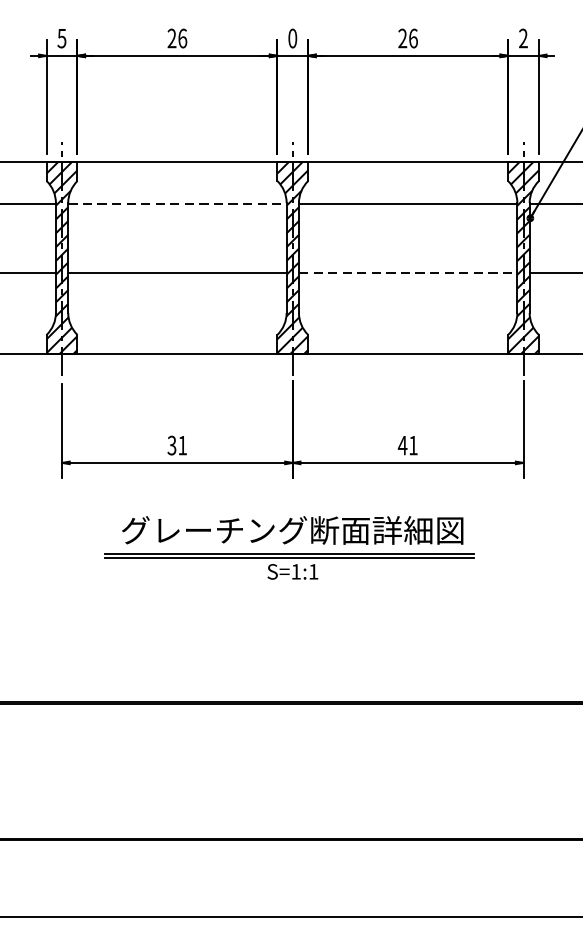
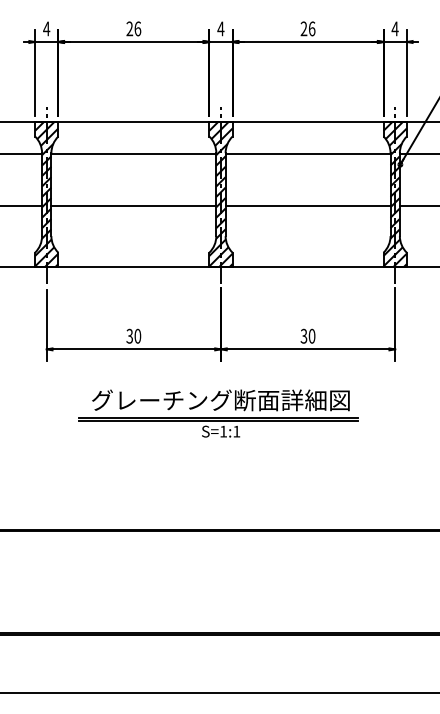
text: (61, 38) -> (46, 28), 5 -> 4
text: (292, 38) -> (220, 28), 0 -> 4
text: (522, 38) -> (394, 28), 2 -> 4
line: (178, 203) -> (134, 153), dashed -> solid
line: (408, 273) -> (308, 206), dashed -> solid
text: (182, 444) -> (137, 335), 31 -> 30
text: (407, 444) -> (307, 335), 41 -> 30

